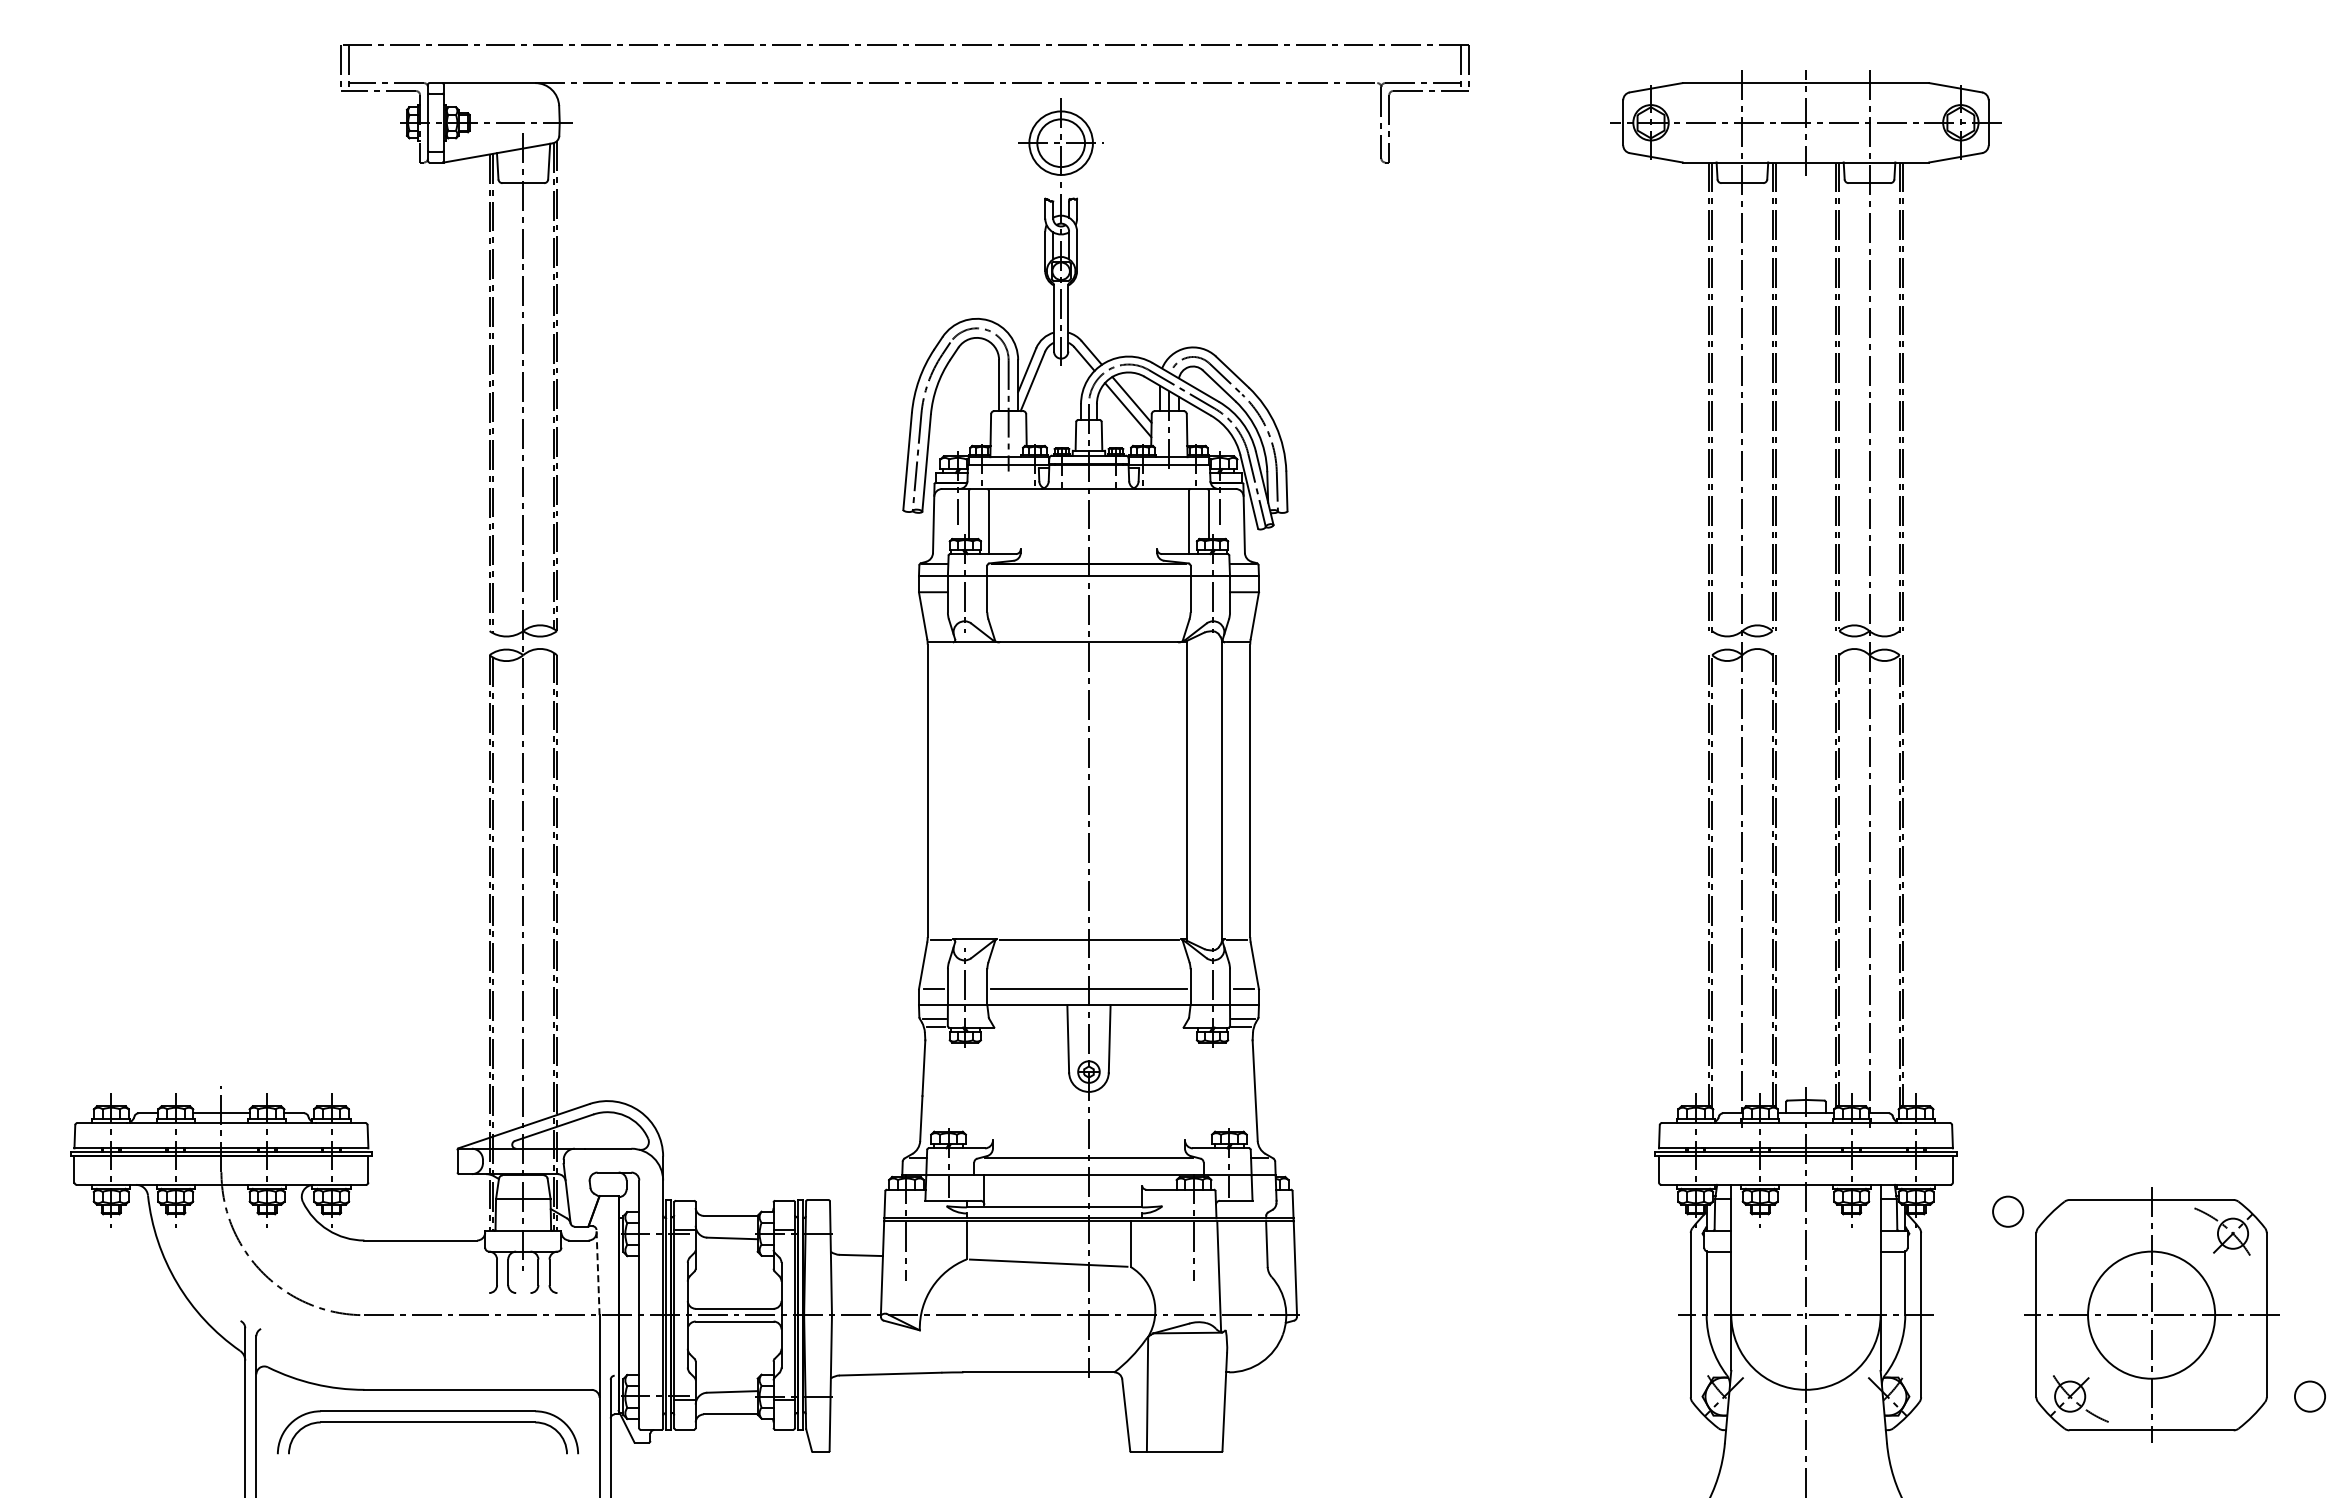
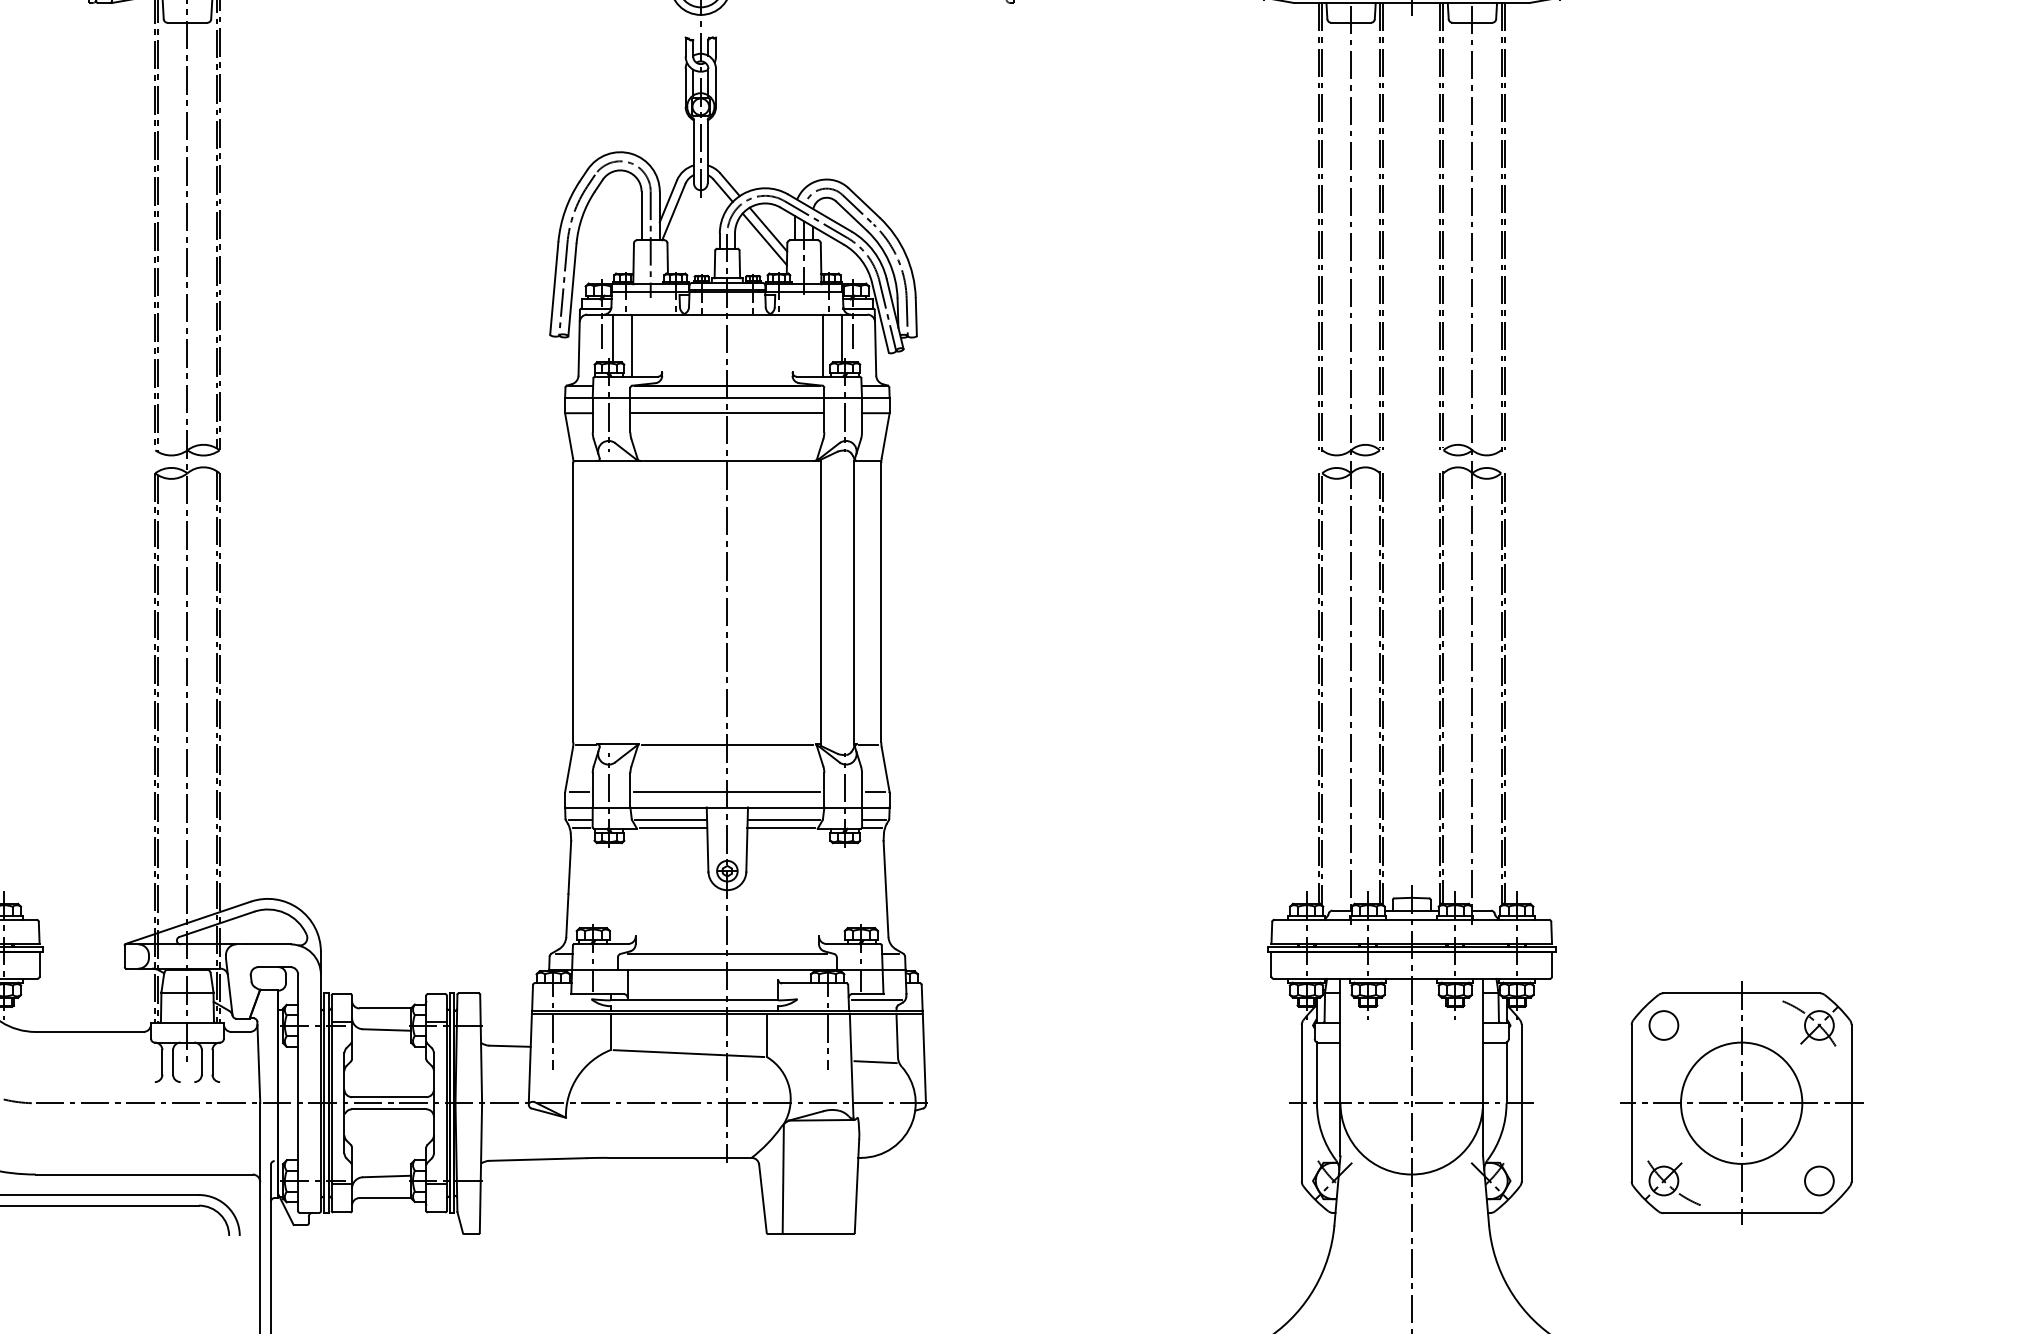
line: (1088, 592) -> (726, 413), added
line: (1029, 1018) -> (670, 820), added
line: (1147, 1018) -> (783, 820), added
line: (1032, 1027) -> (673, 828), added
line: (1145, 1027) -> (781, 828), added
line: (1245, 1207) -> (876, 1000), added
circle: (2008, 1211) -> (1664, 1025), moved
line: (598, 1272) -> (259, 1062), dashed -> solid
line: (1244, 1272) -> (875, 1062), added
circle: (2309, 1396) -> (1818, 1180), moved

